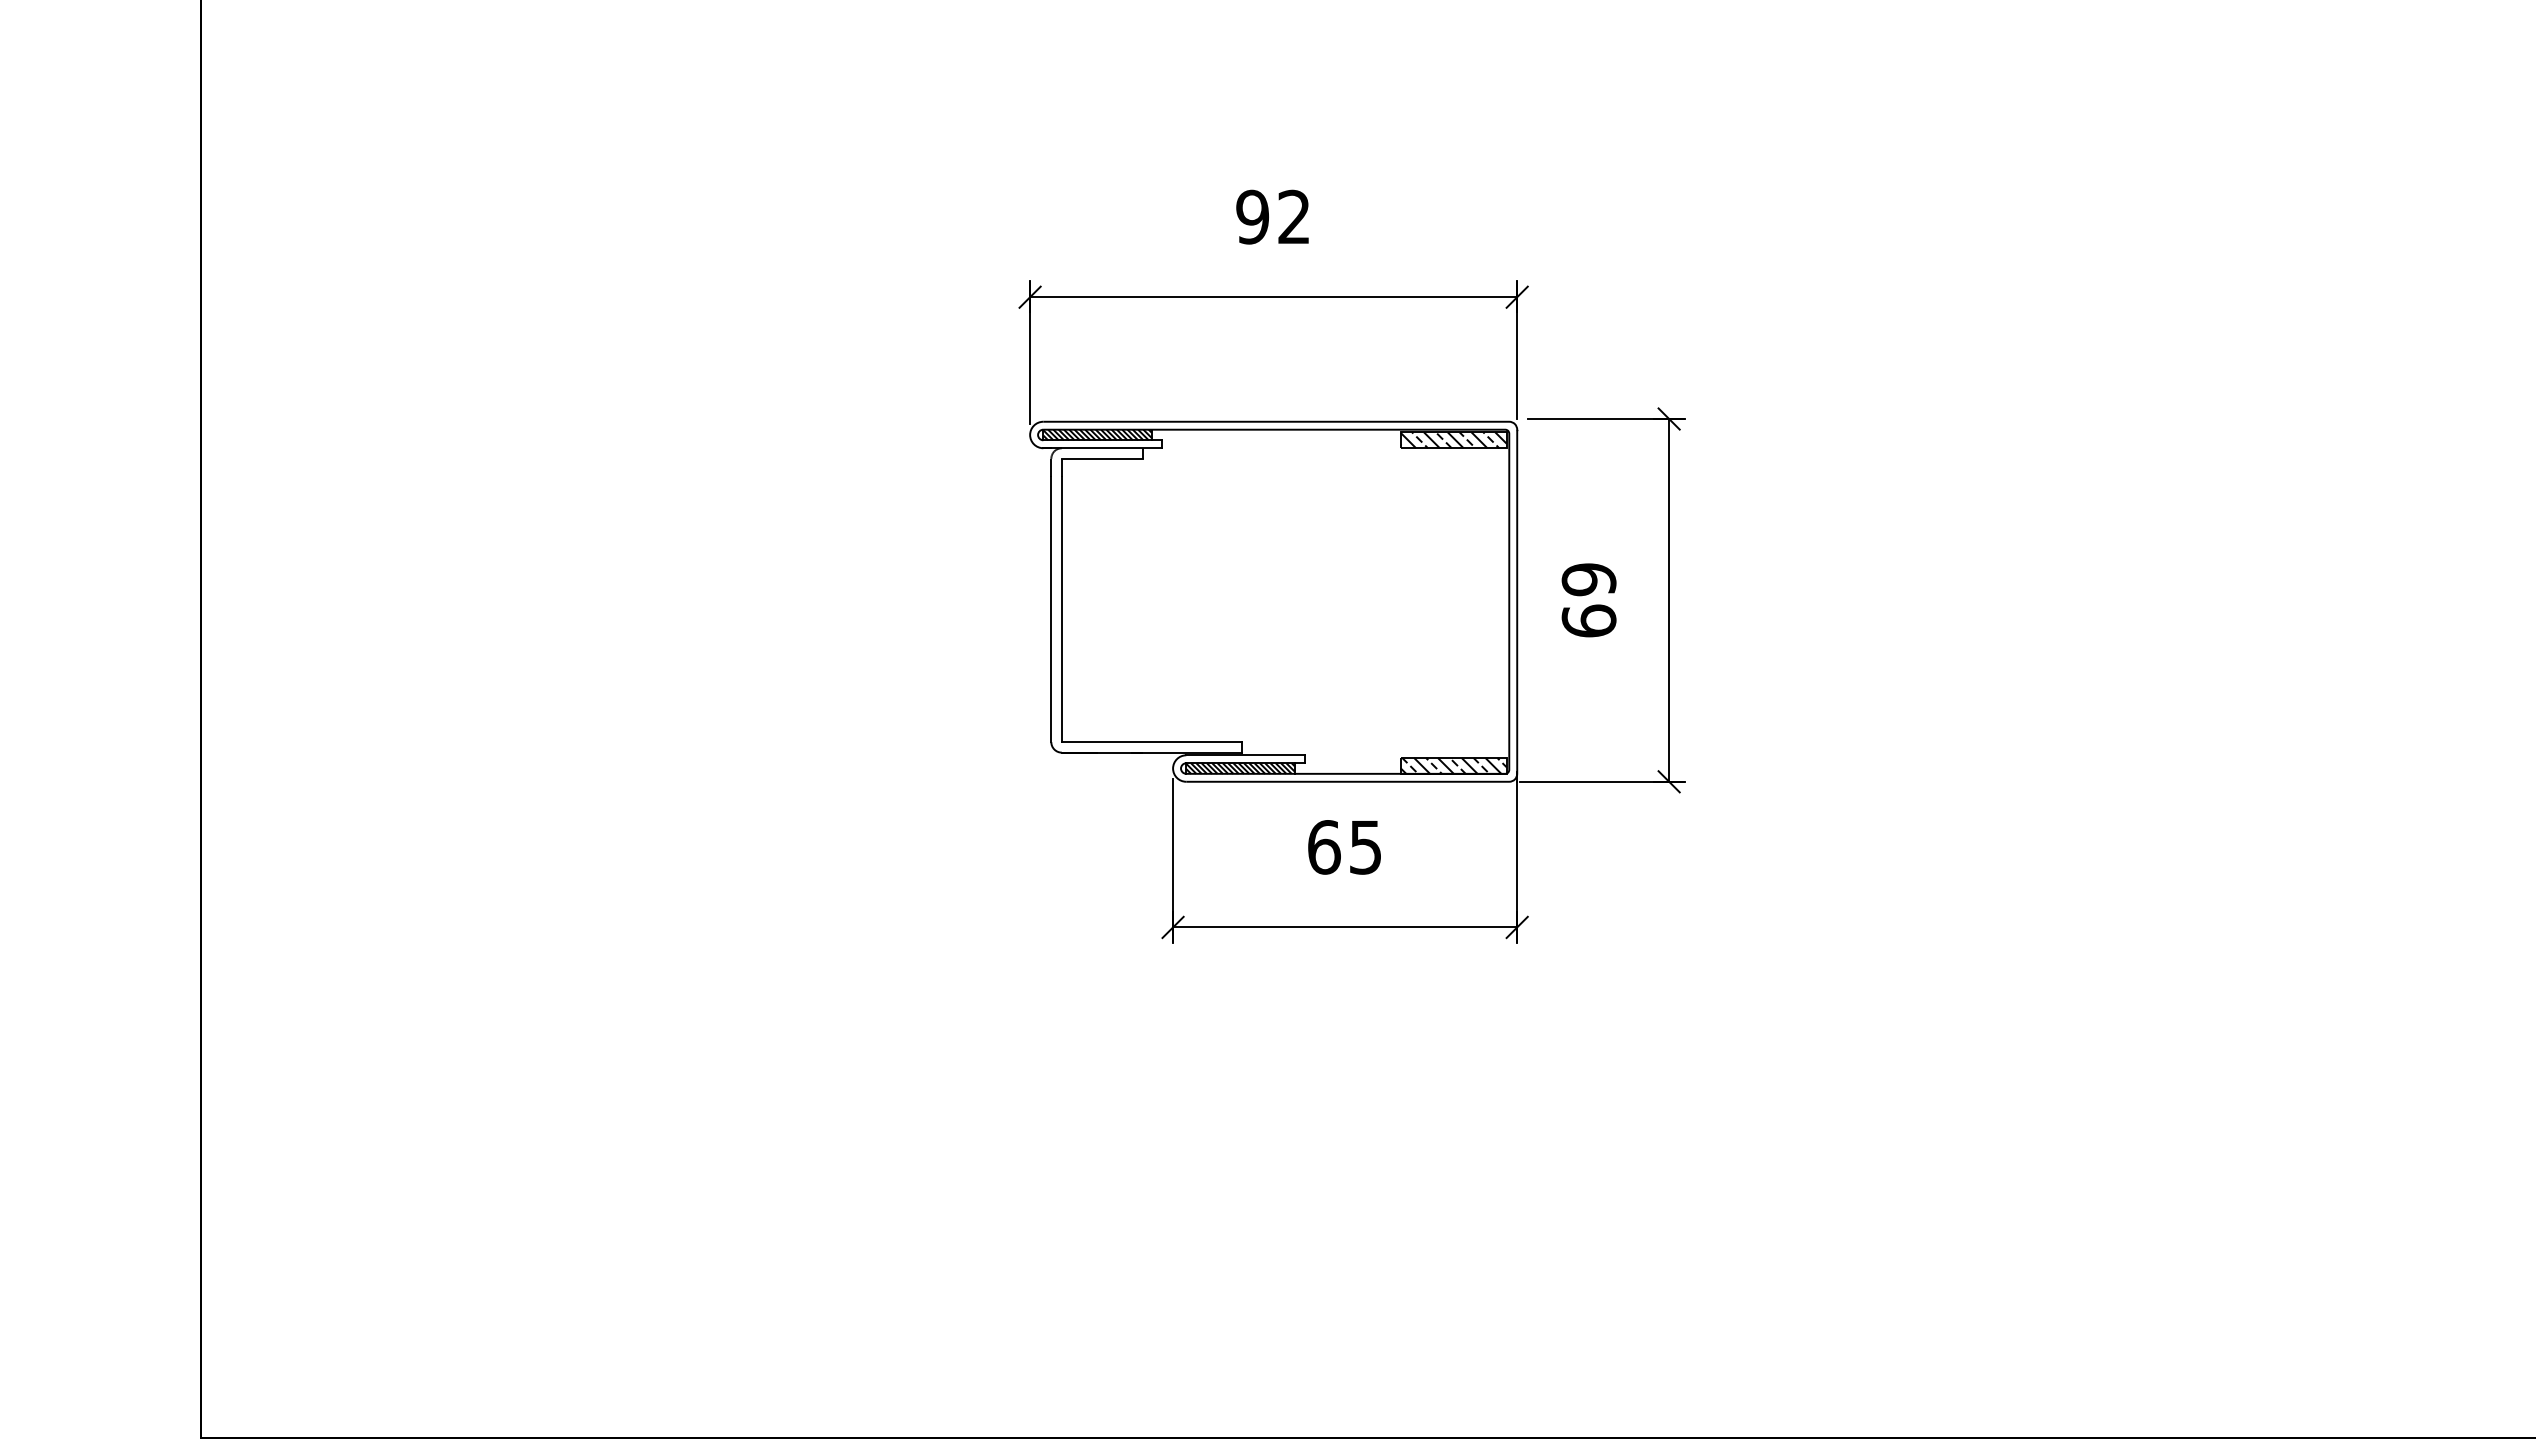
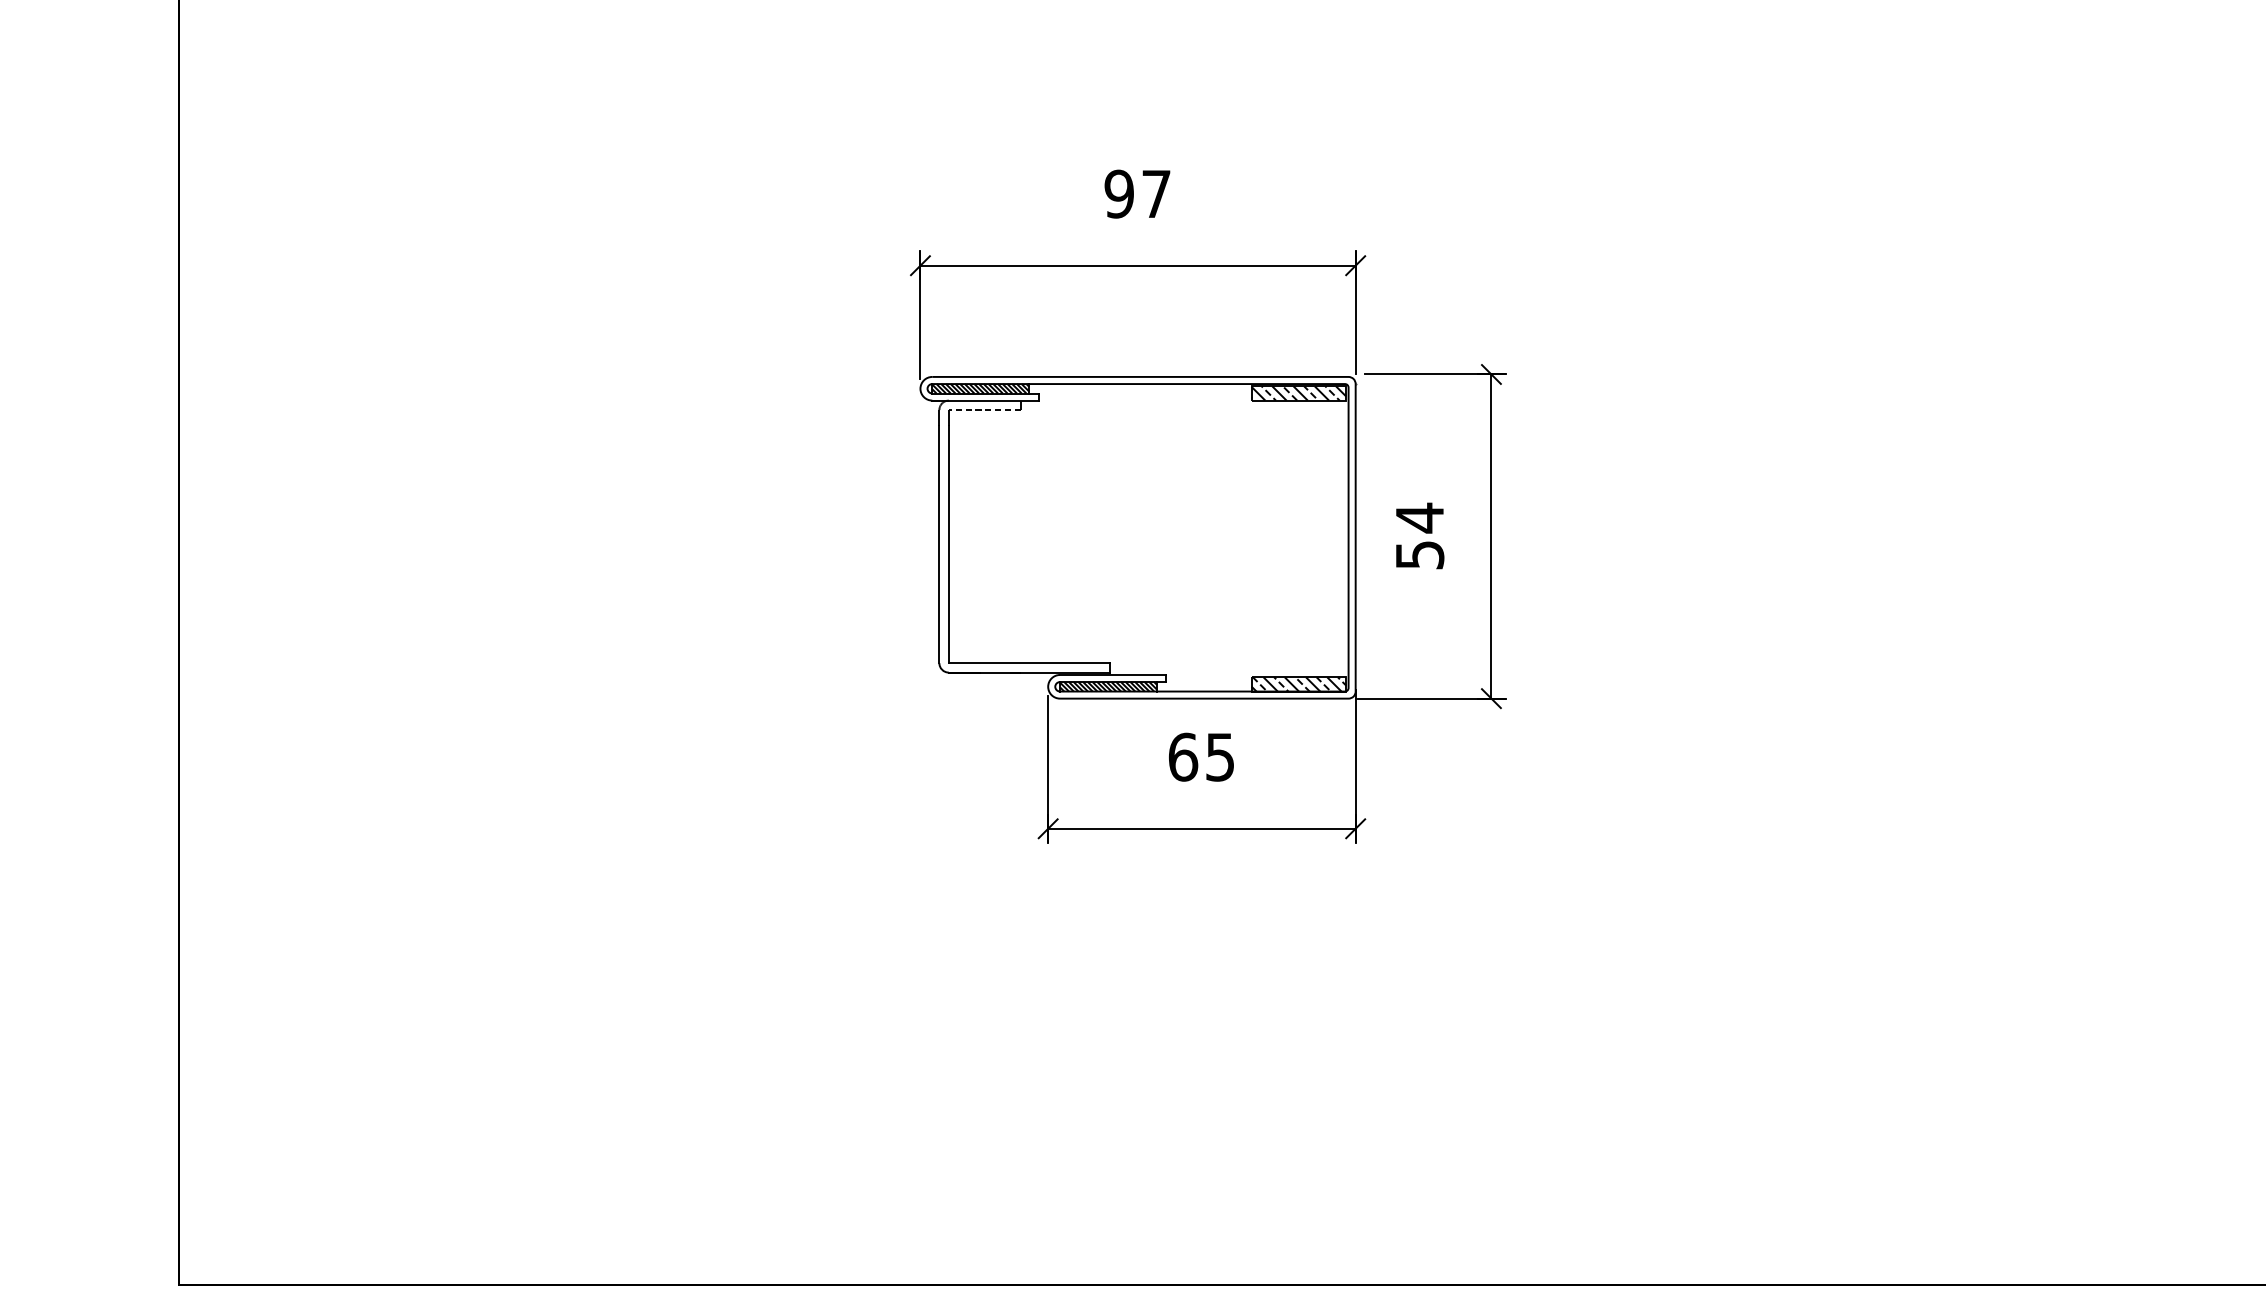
text: (1293, 216) -> (1155, 193), 92 -> 97
line: (1101, 458) -> (984, 409), solid -> dashed
text: (1588, 599) -> (1419, 535), 69 -> 54

